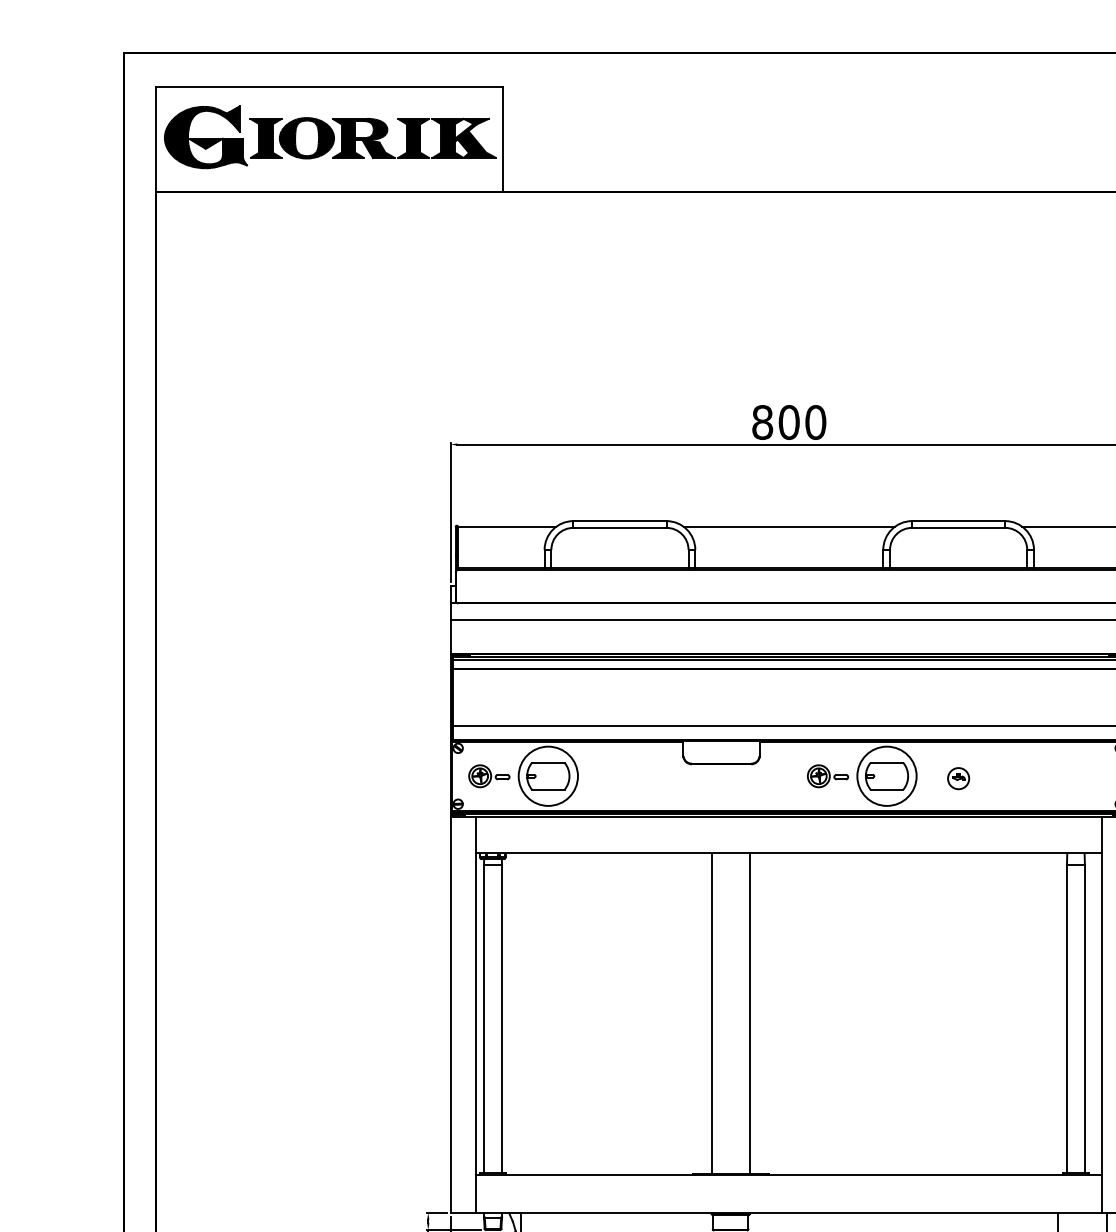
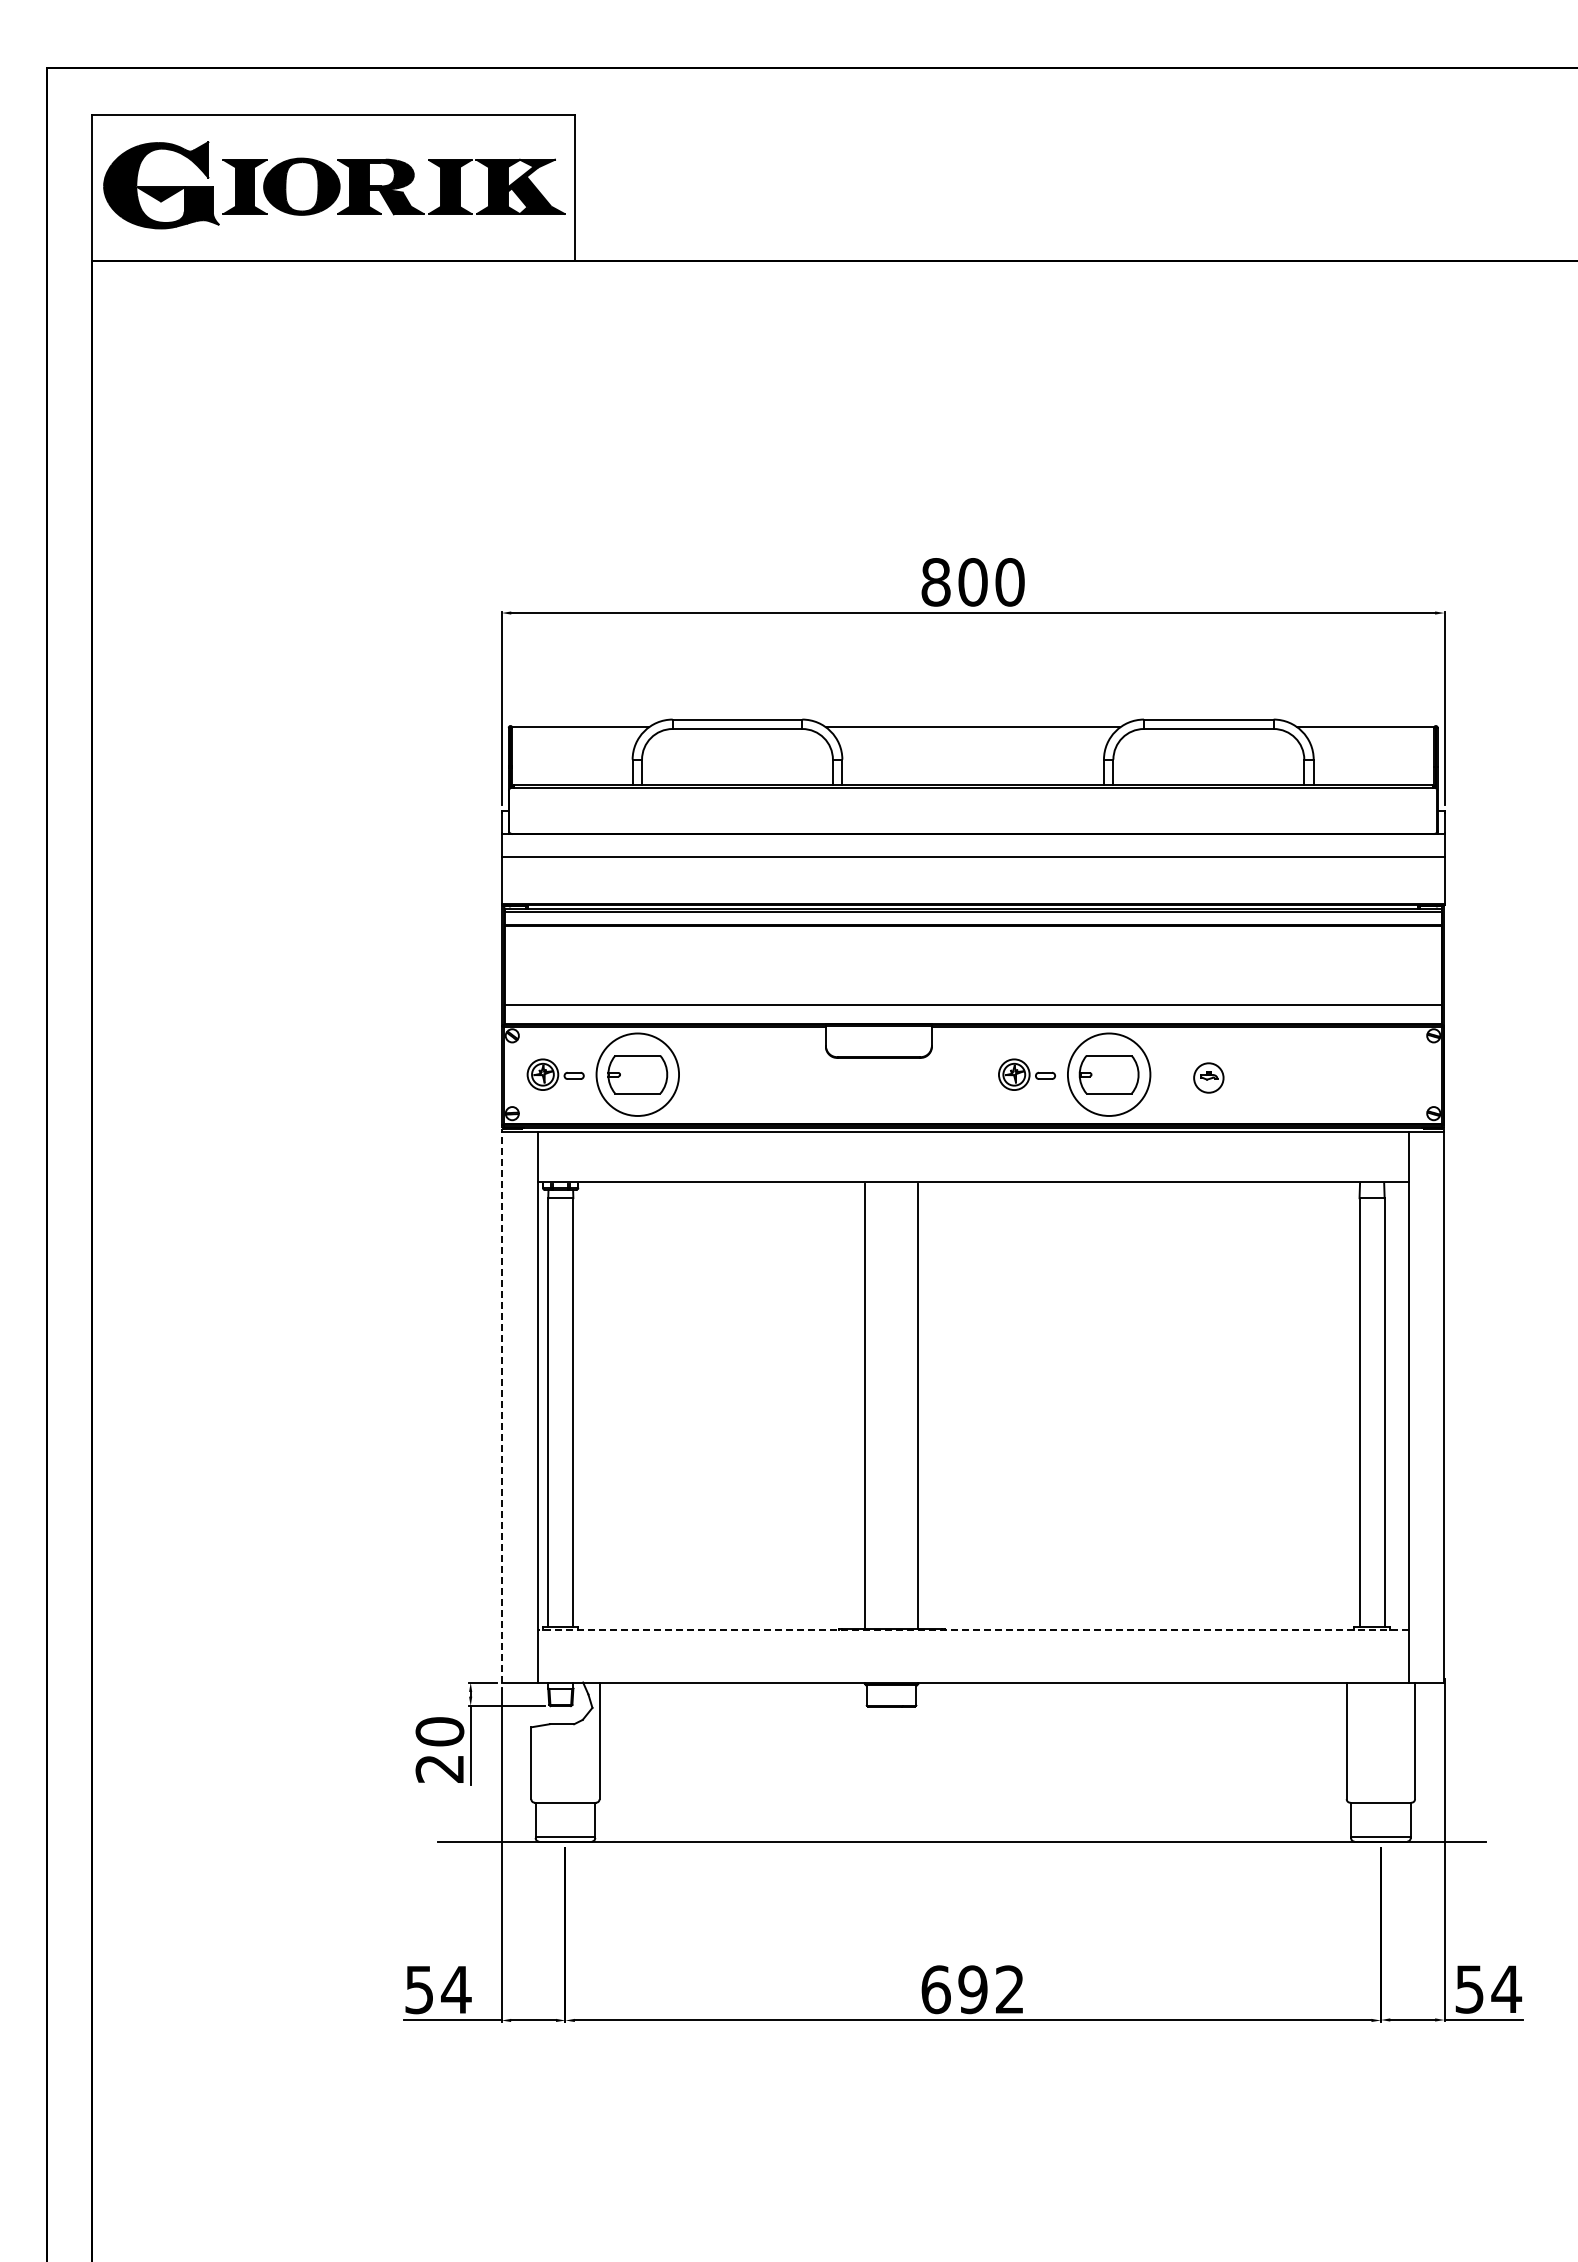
line: (451, 1013) -> (502, 1405), solid -> dashed
line: (788, 1174) -> (972, 1629), solid -> dashed

